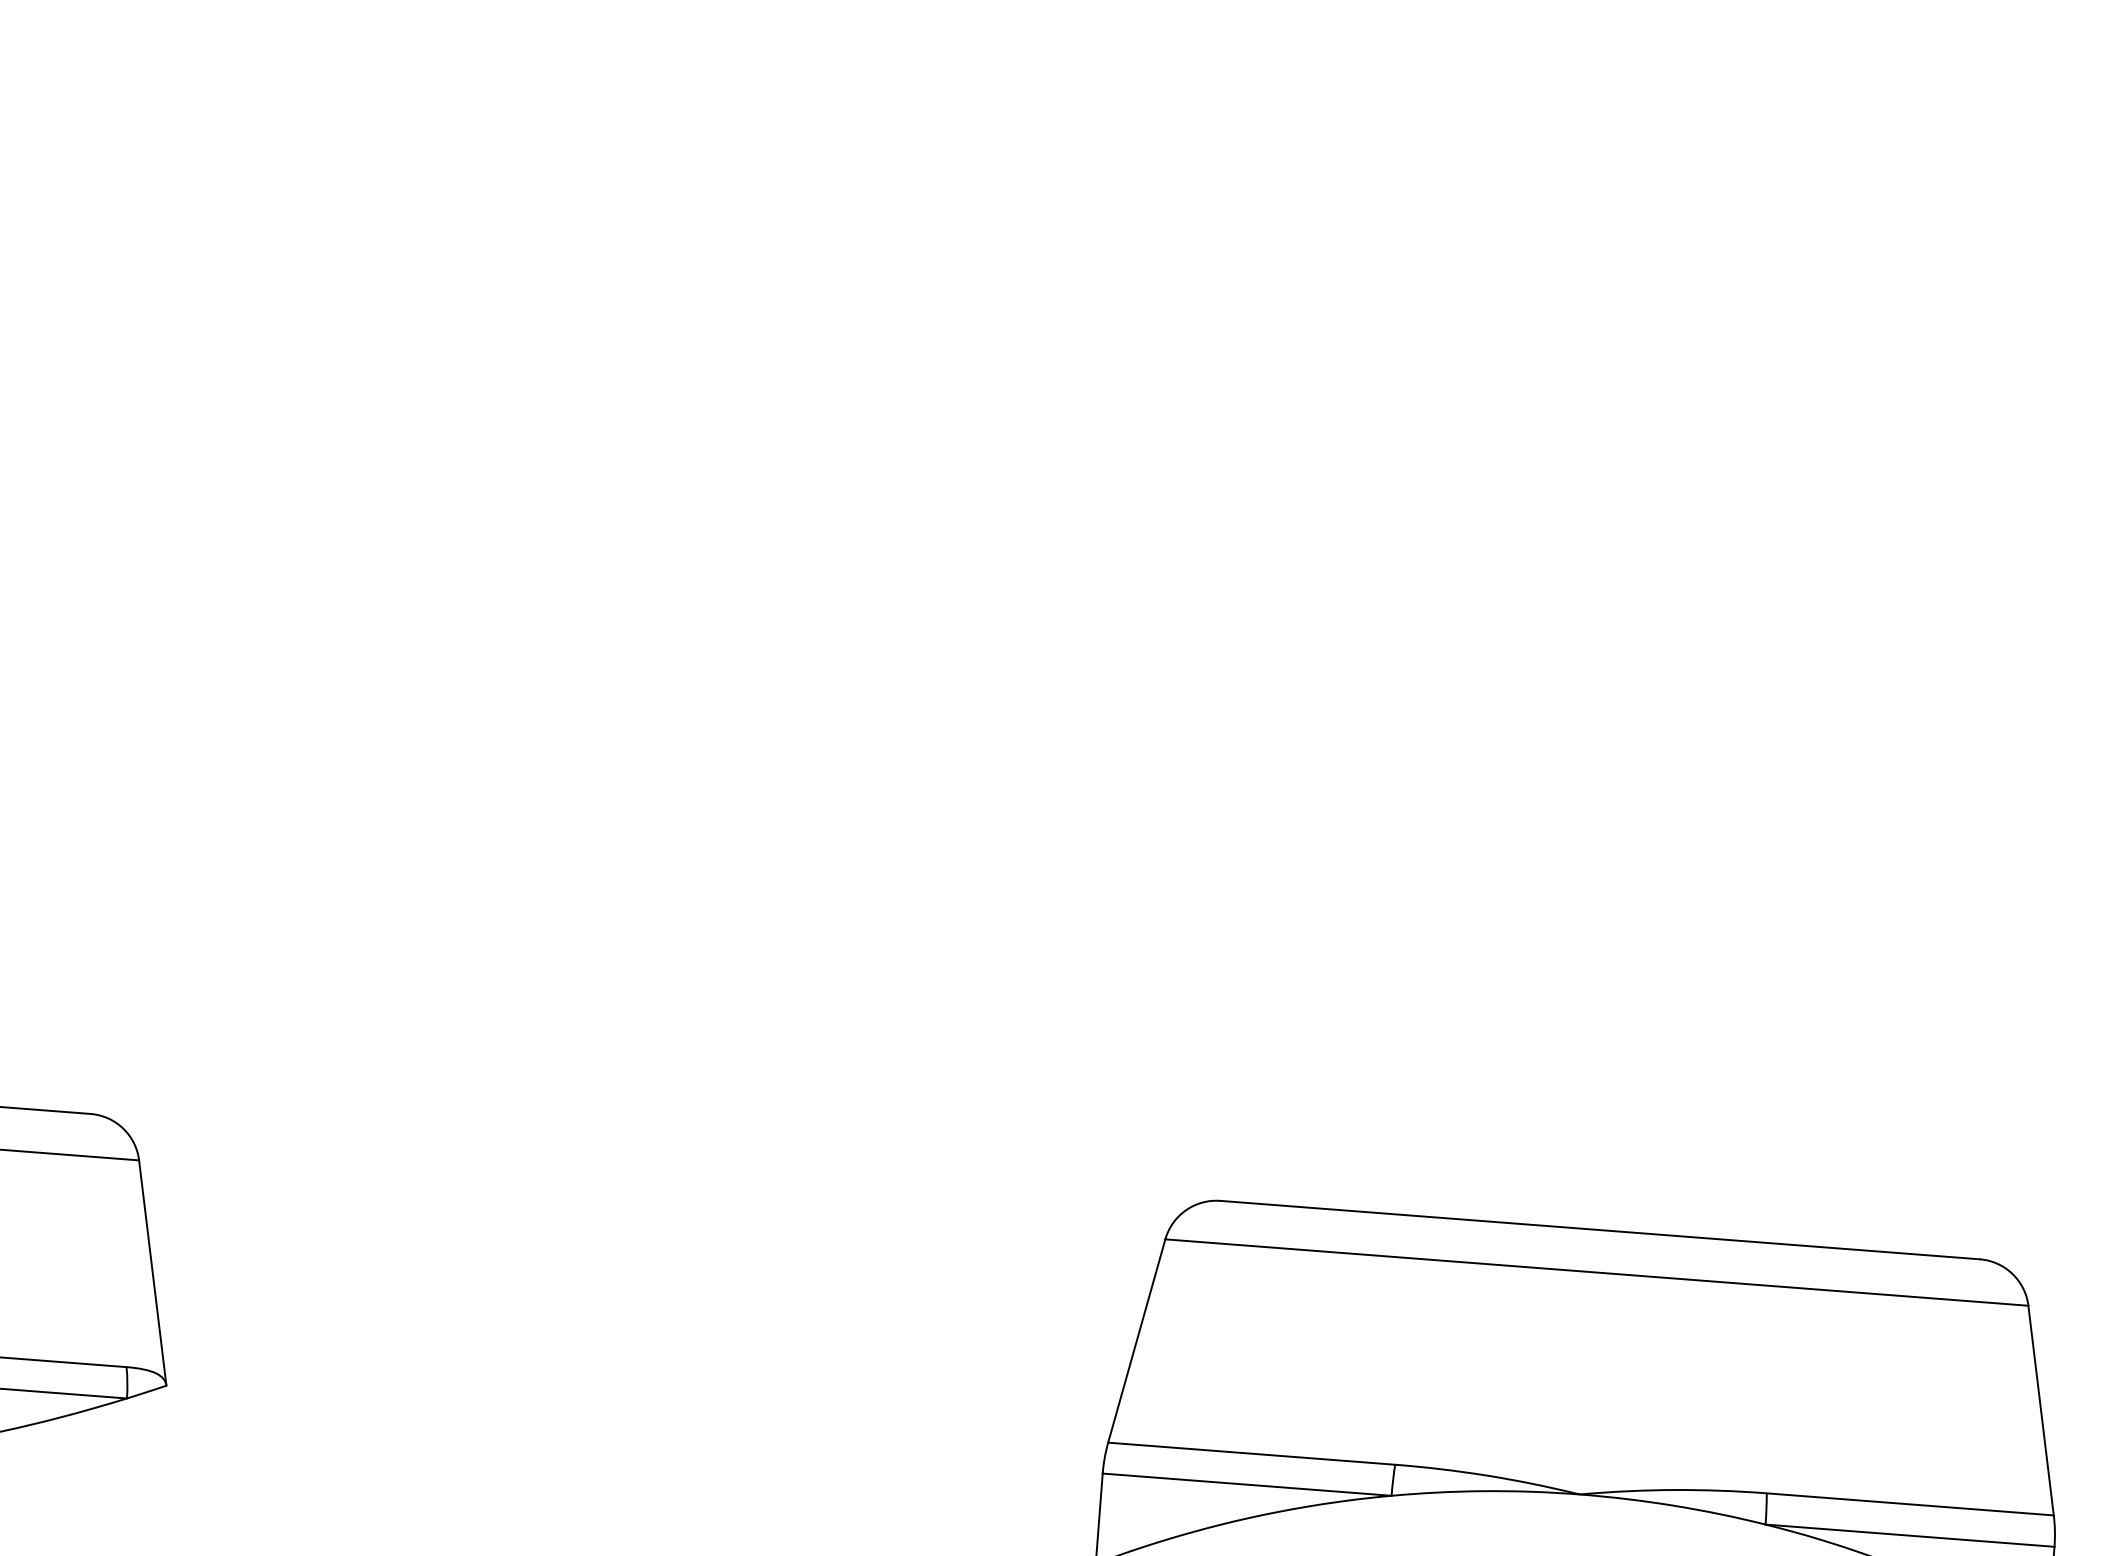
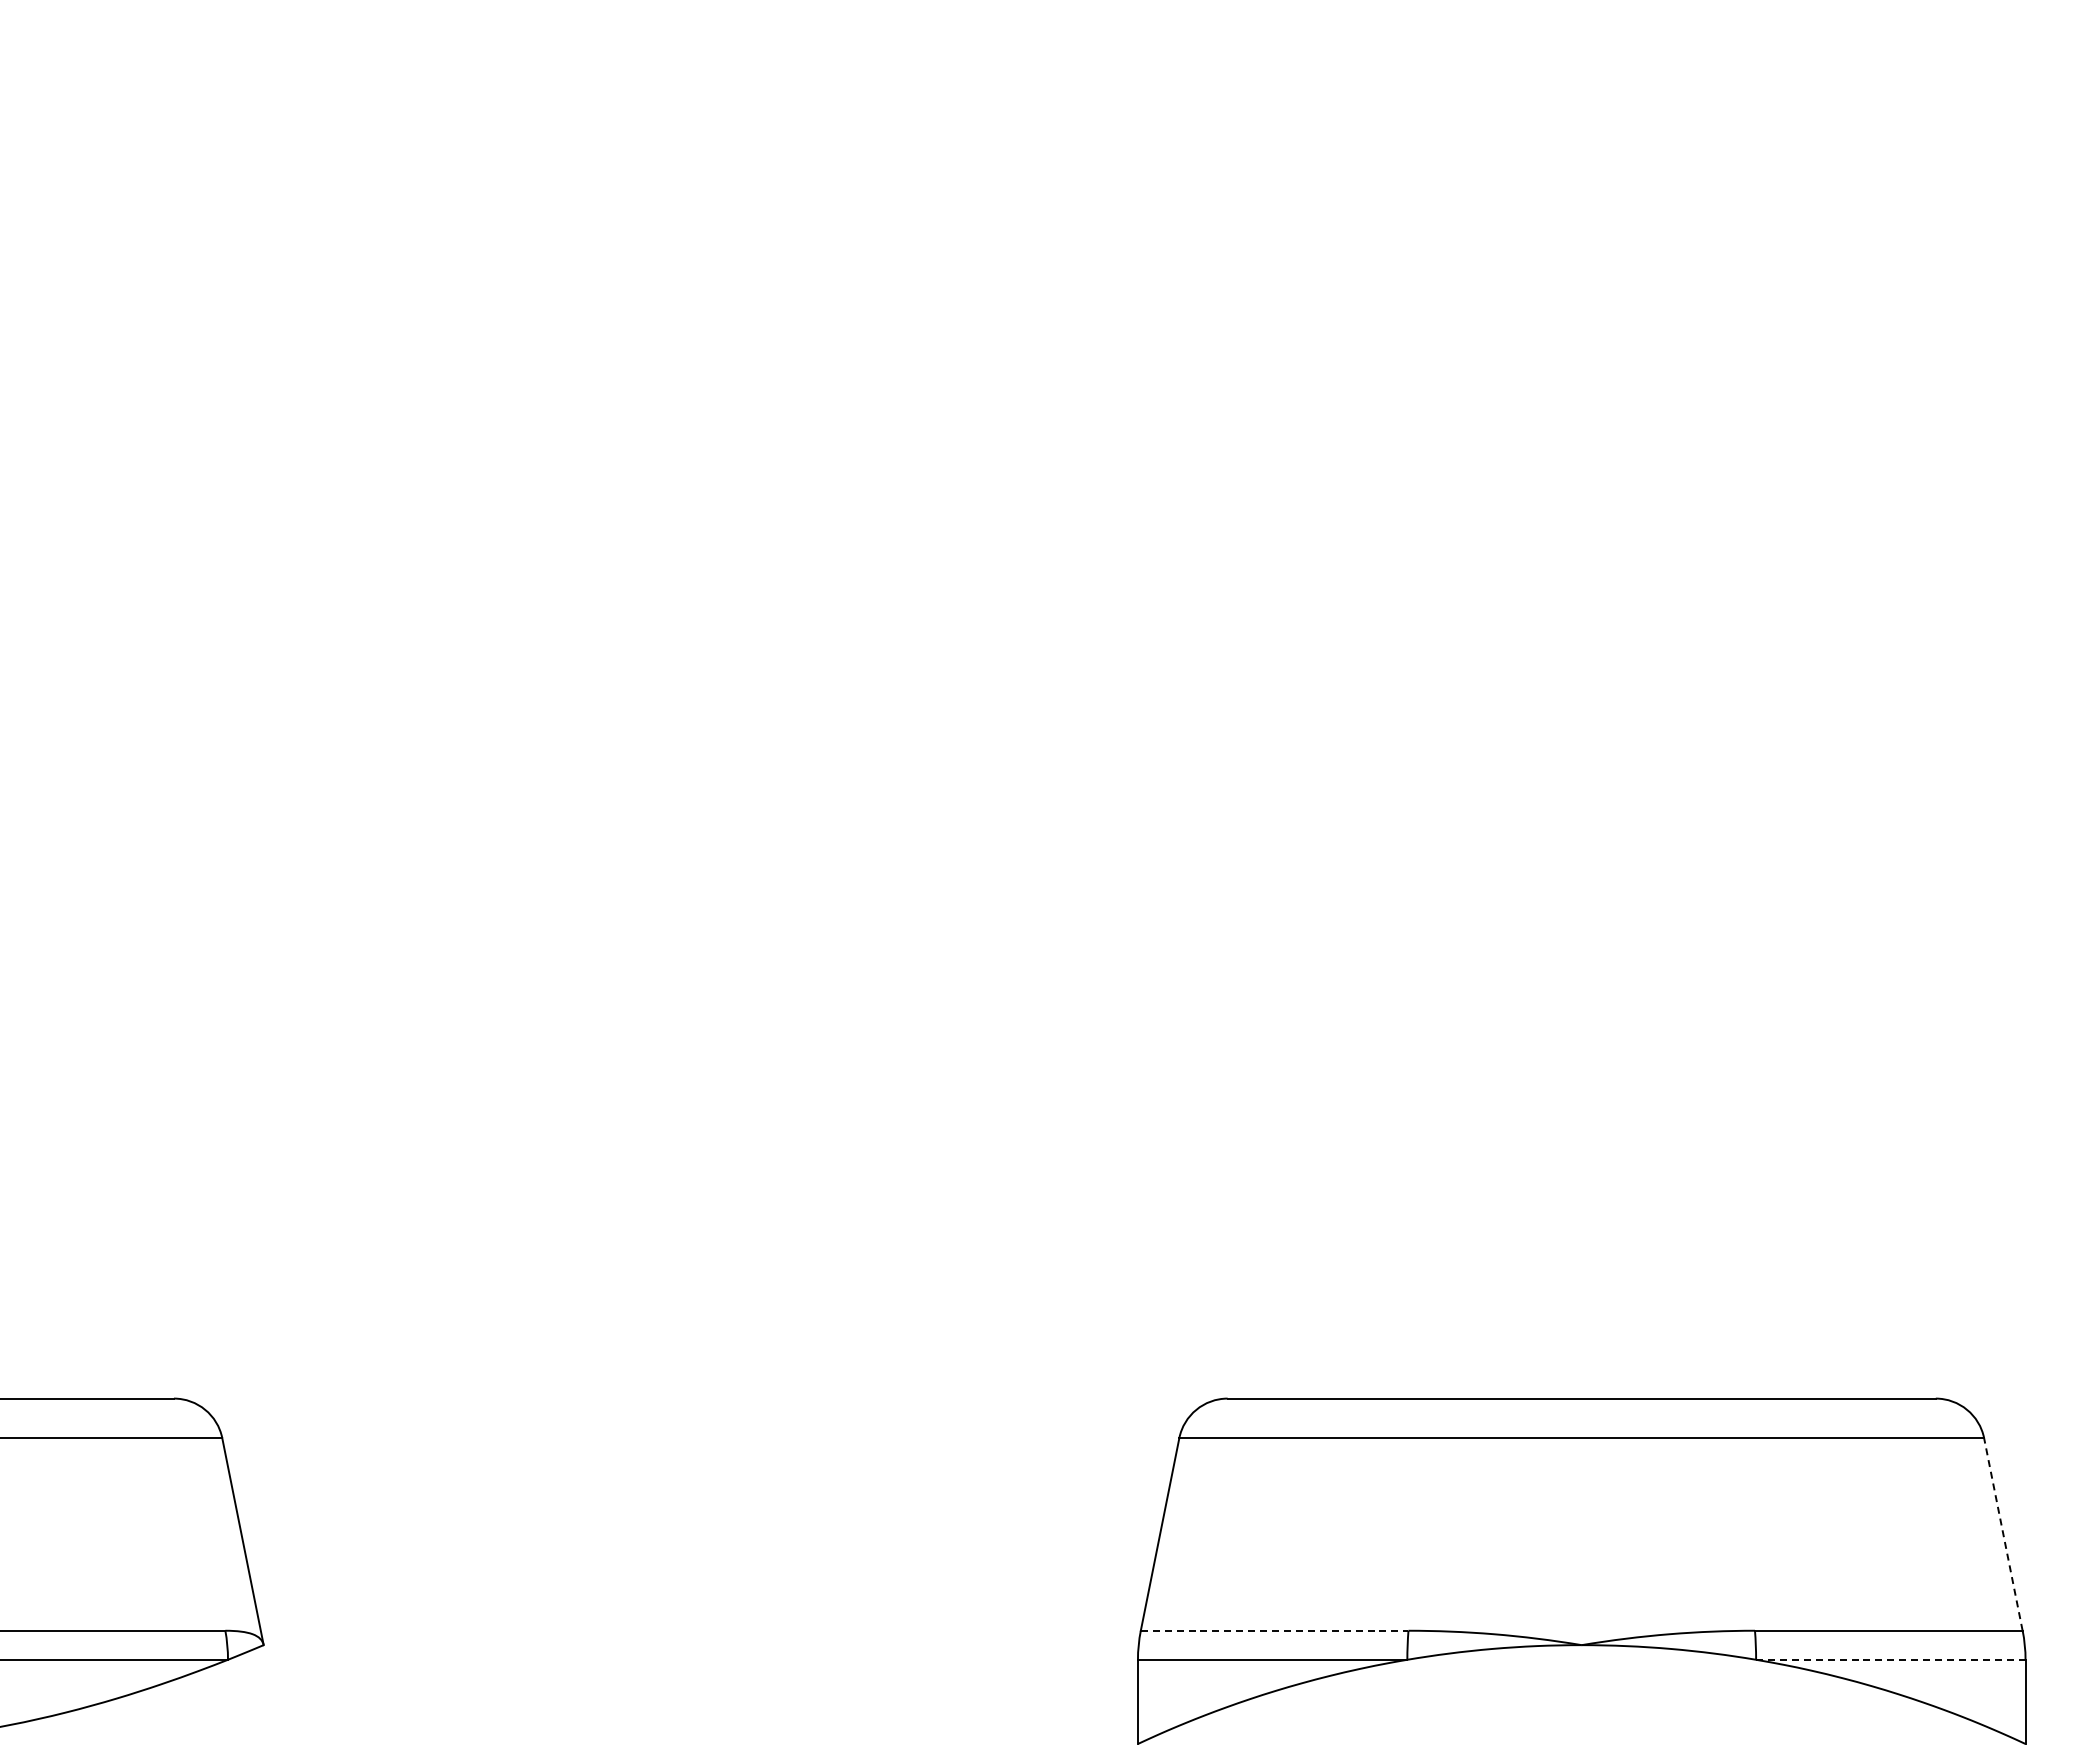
line: (2041, 1409) -> (2003, 1533), solid -> dashed
line: (1251, 1453) -> (1274, 1630), solid -> dashed
line: (1909, 1535) -> (1890, 1659), solid -> dashed

